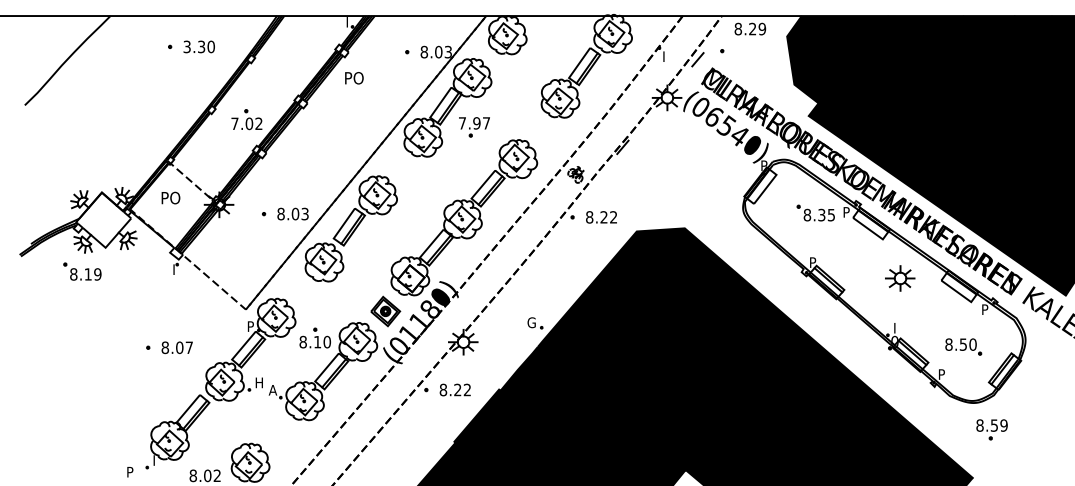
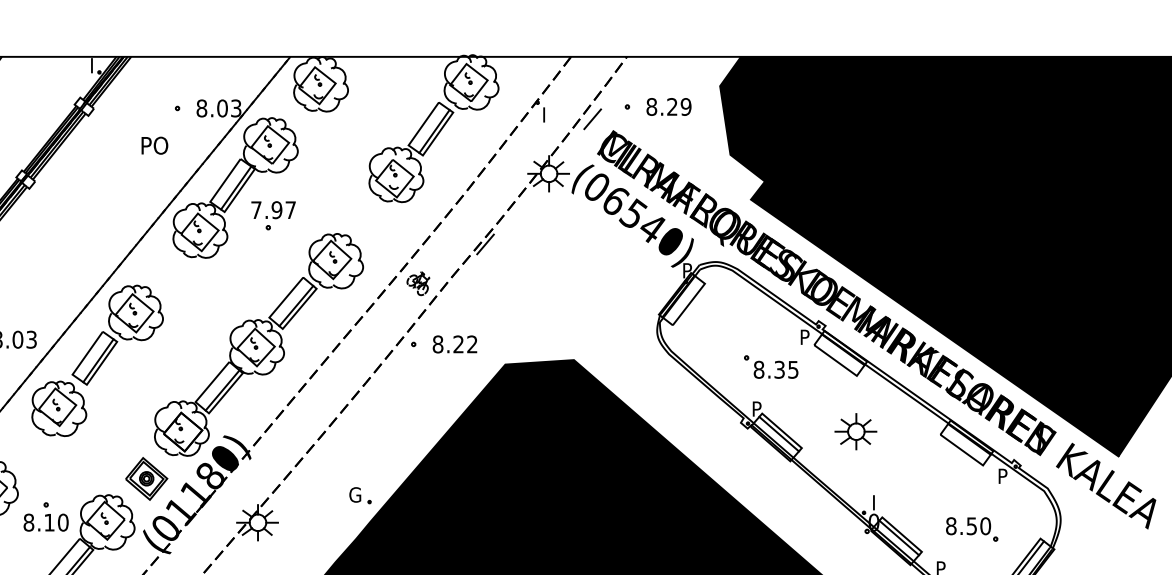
text: (750, 28) -> (669, 106), moved
text: (354, 78) -> (155, 146), moved
part: (815, 212) -> (770, 366), moved
part: (900, 278) -> (856, 431), moved

